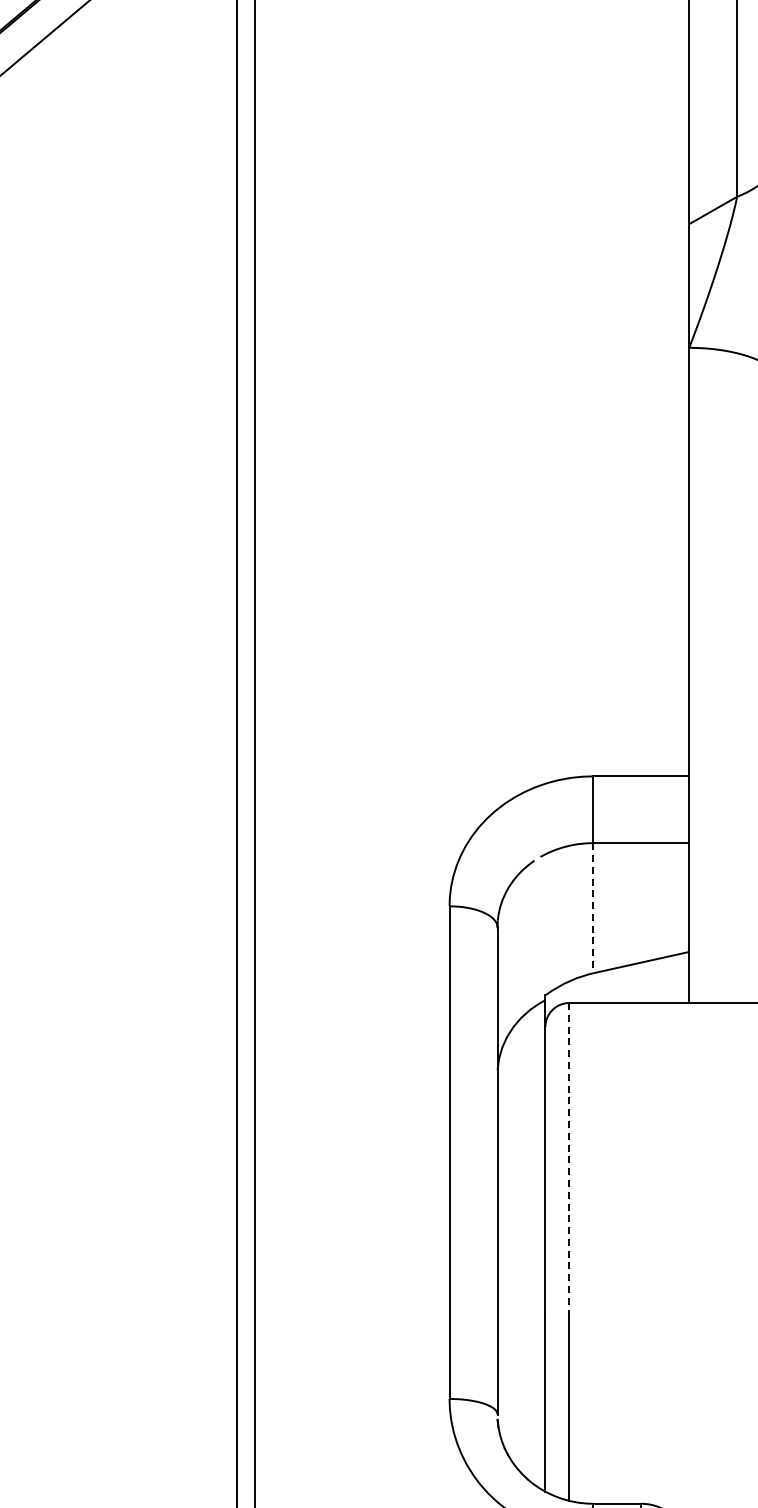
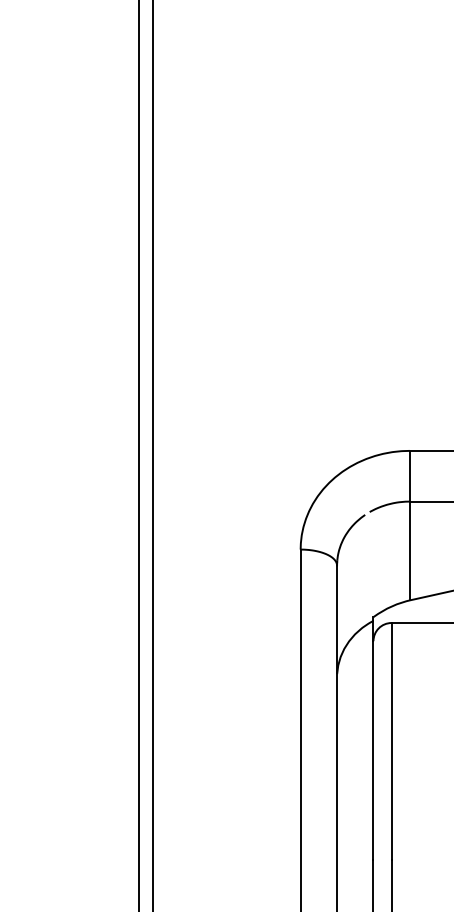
line: (593, 908) -> (409, 551), dashed -> solid
line: (569, 1158) -> (391, 741), dashed -> solid

